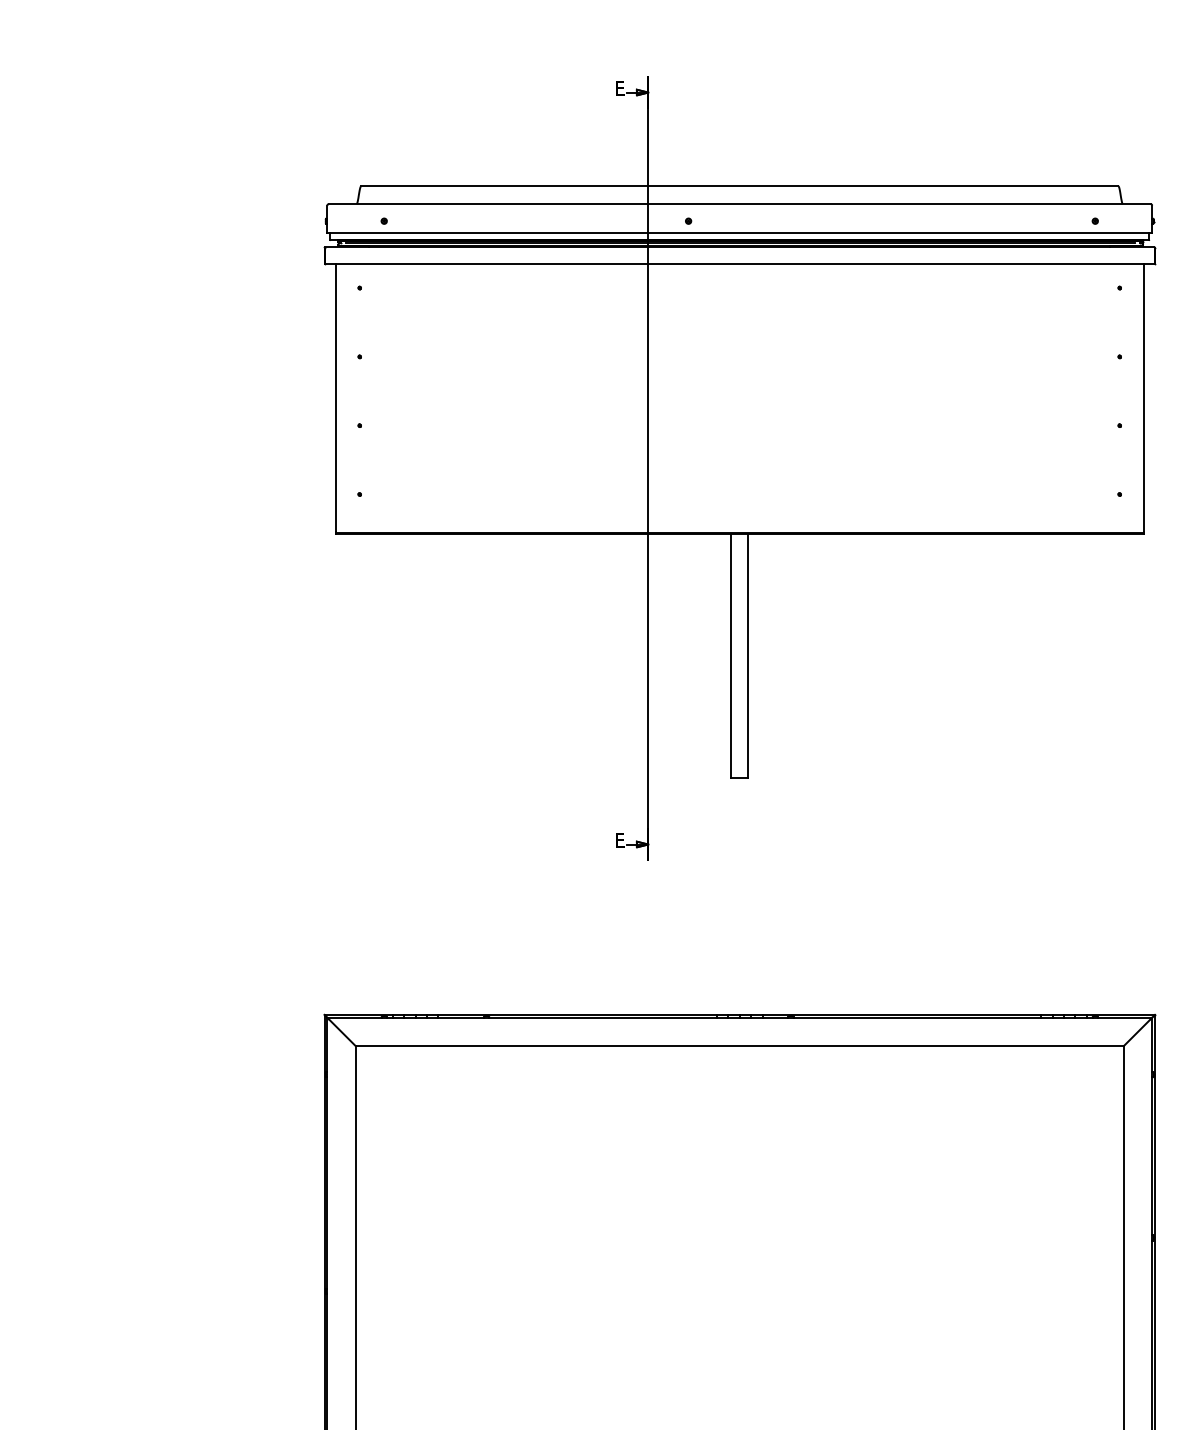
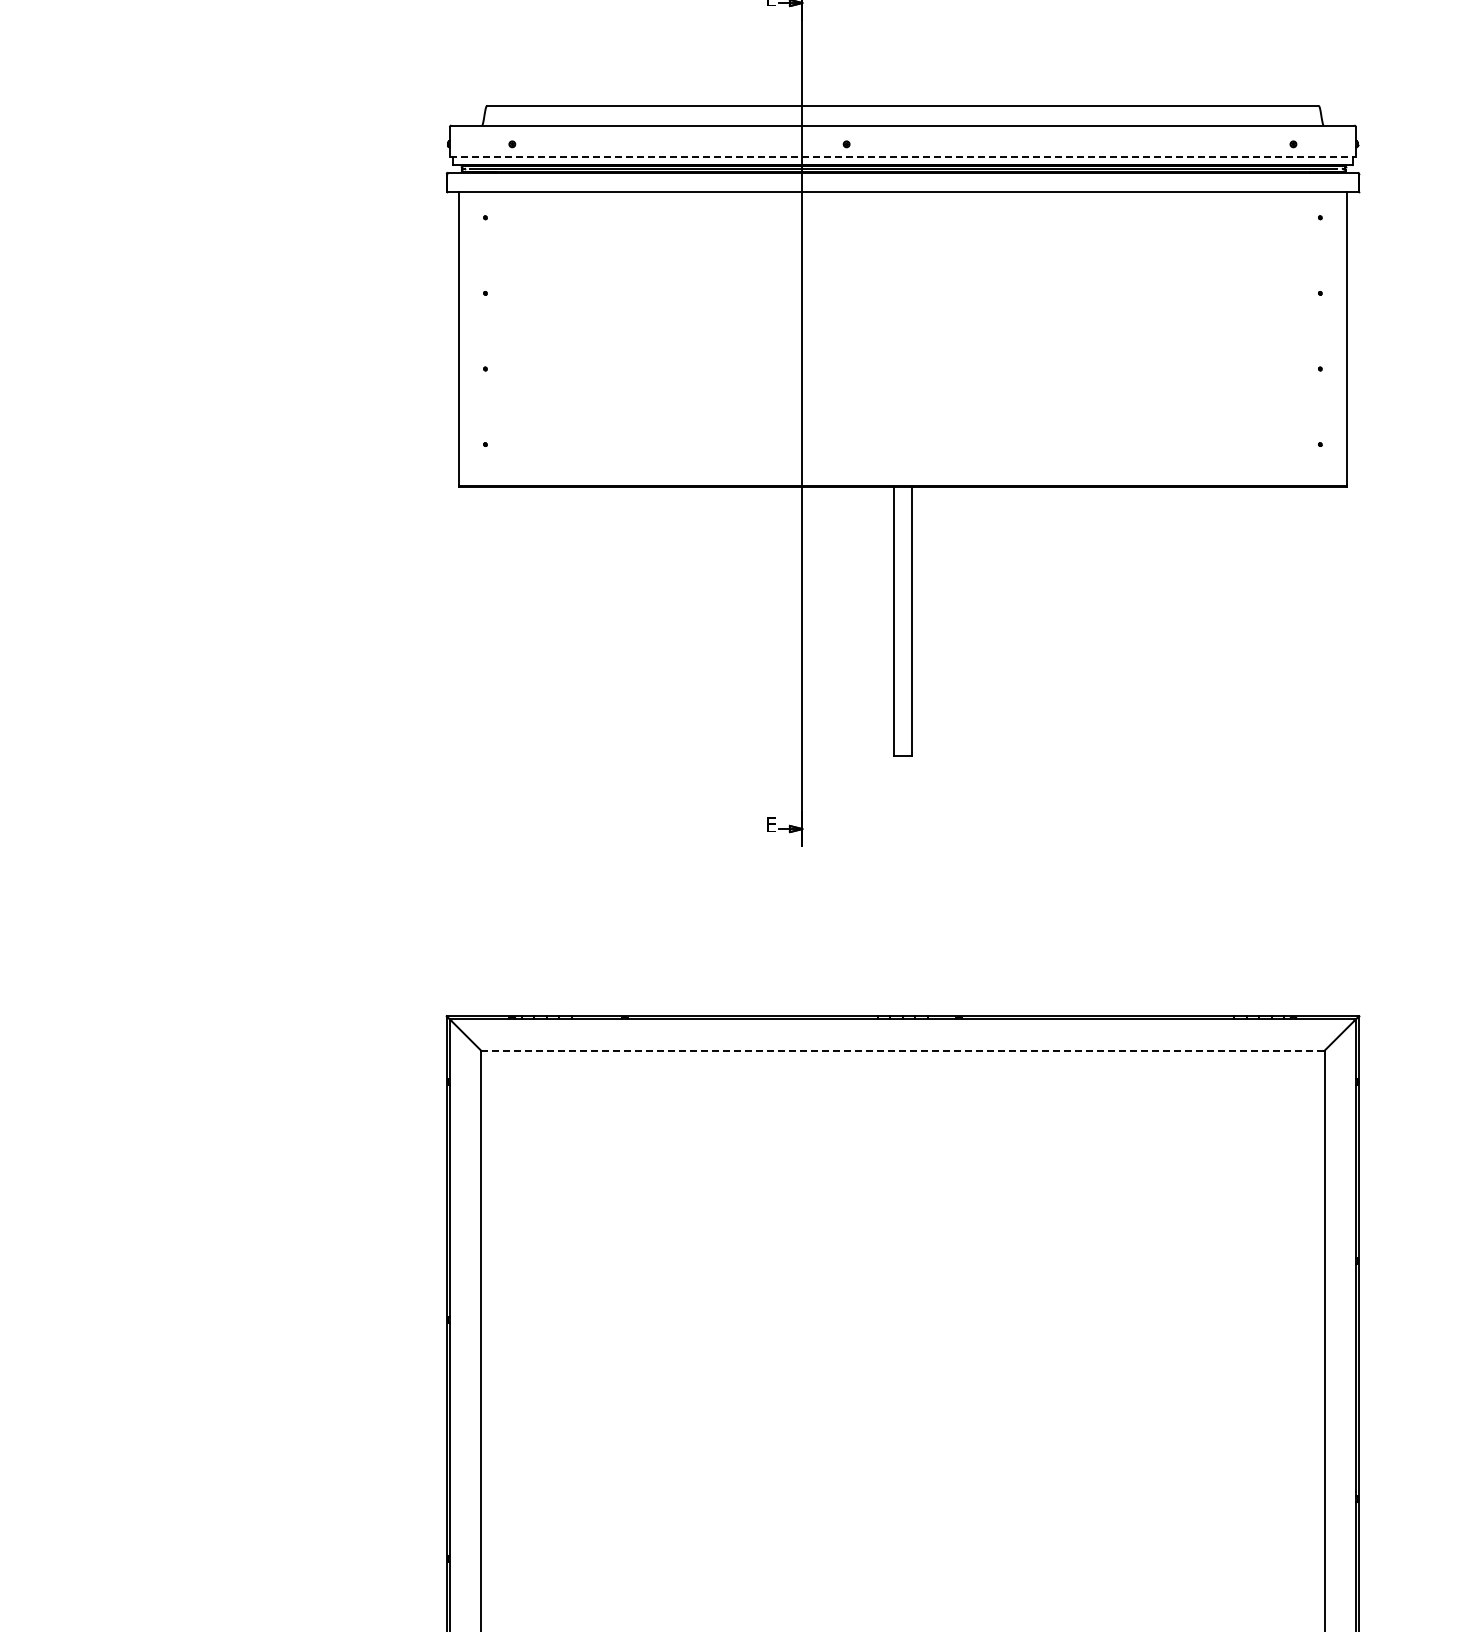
line: (740, 232) -> (903, 156), solid -> dashed
line: (739, 1046) -> (902, 1050), solid -> dashed

